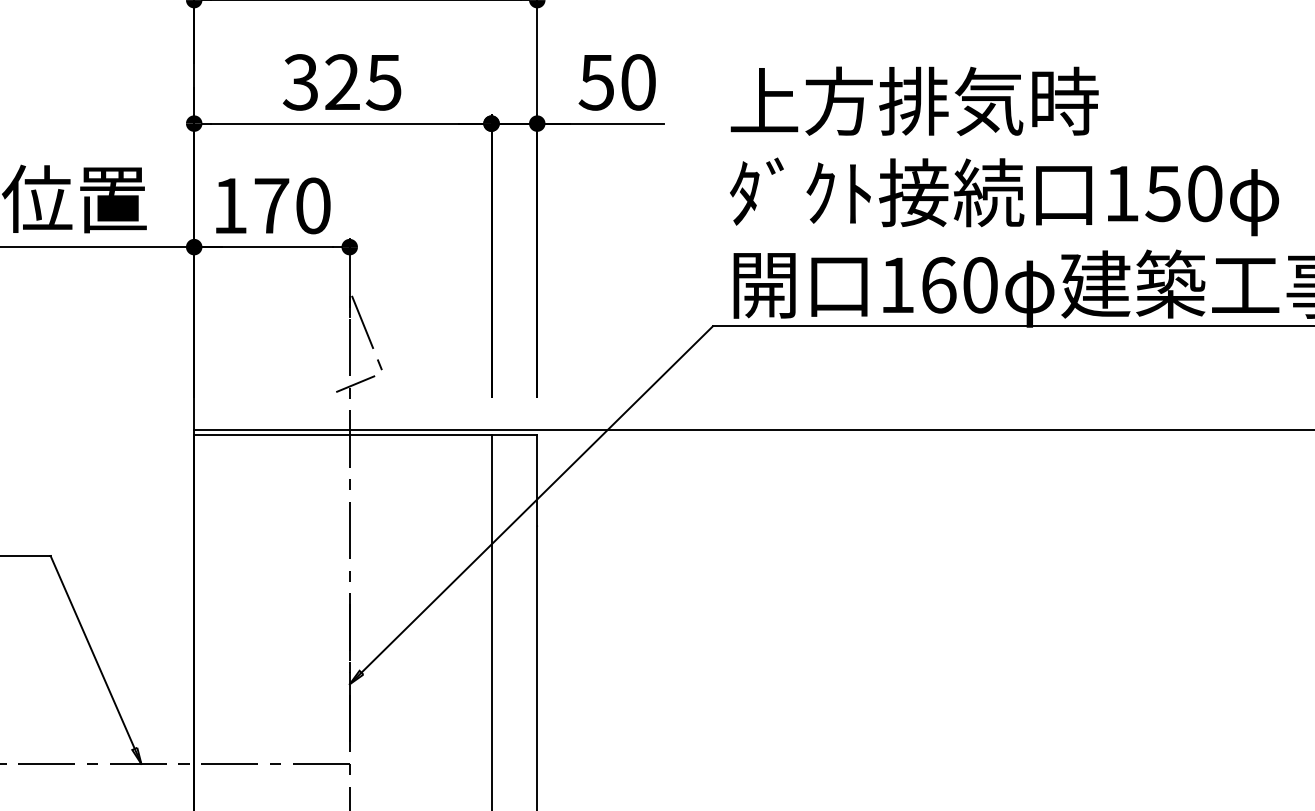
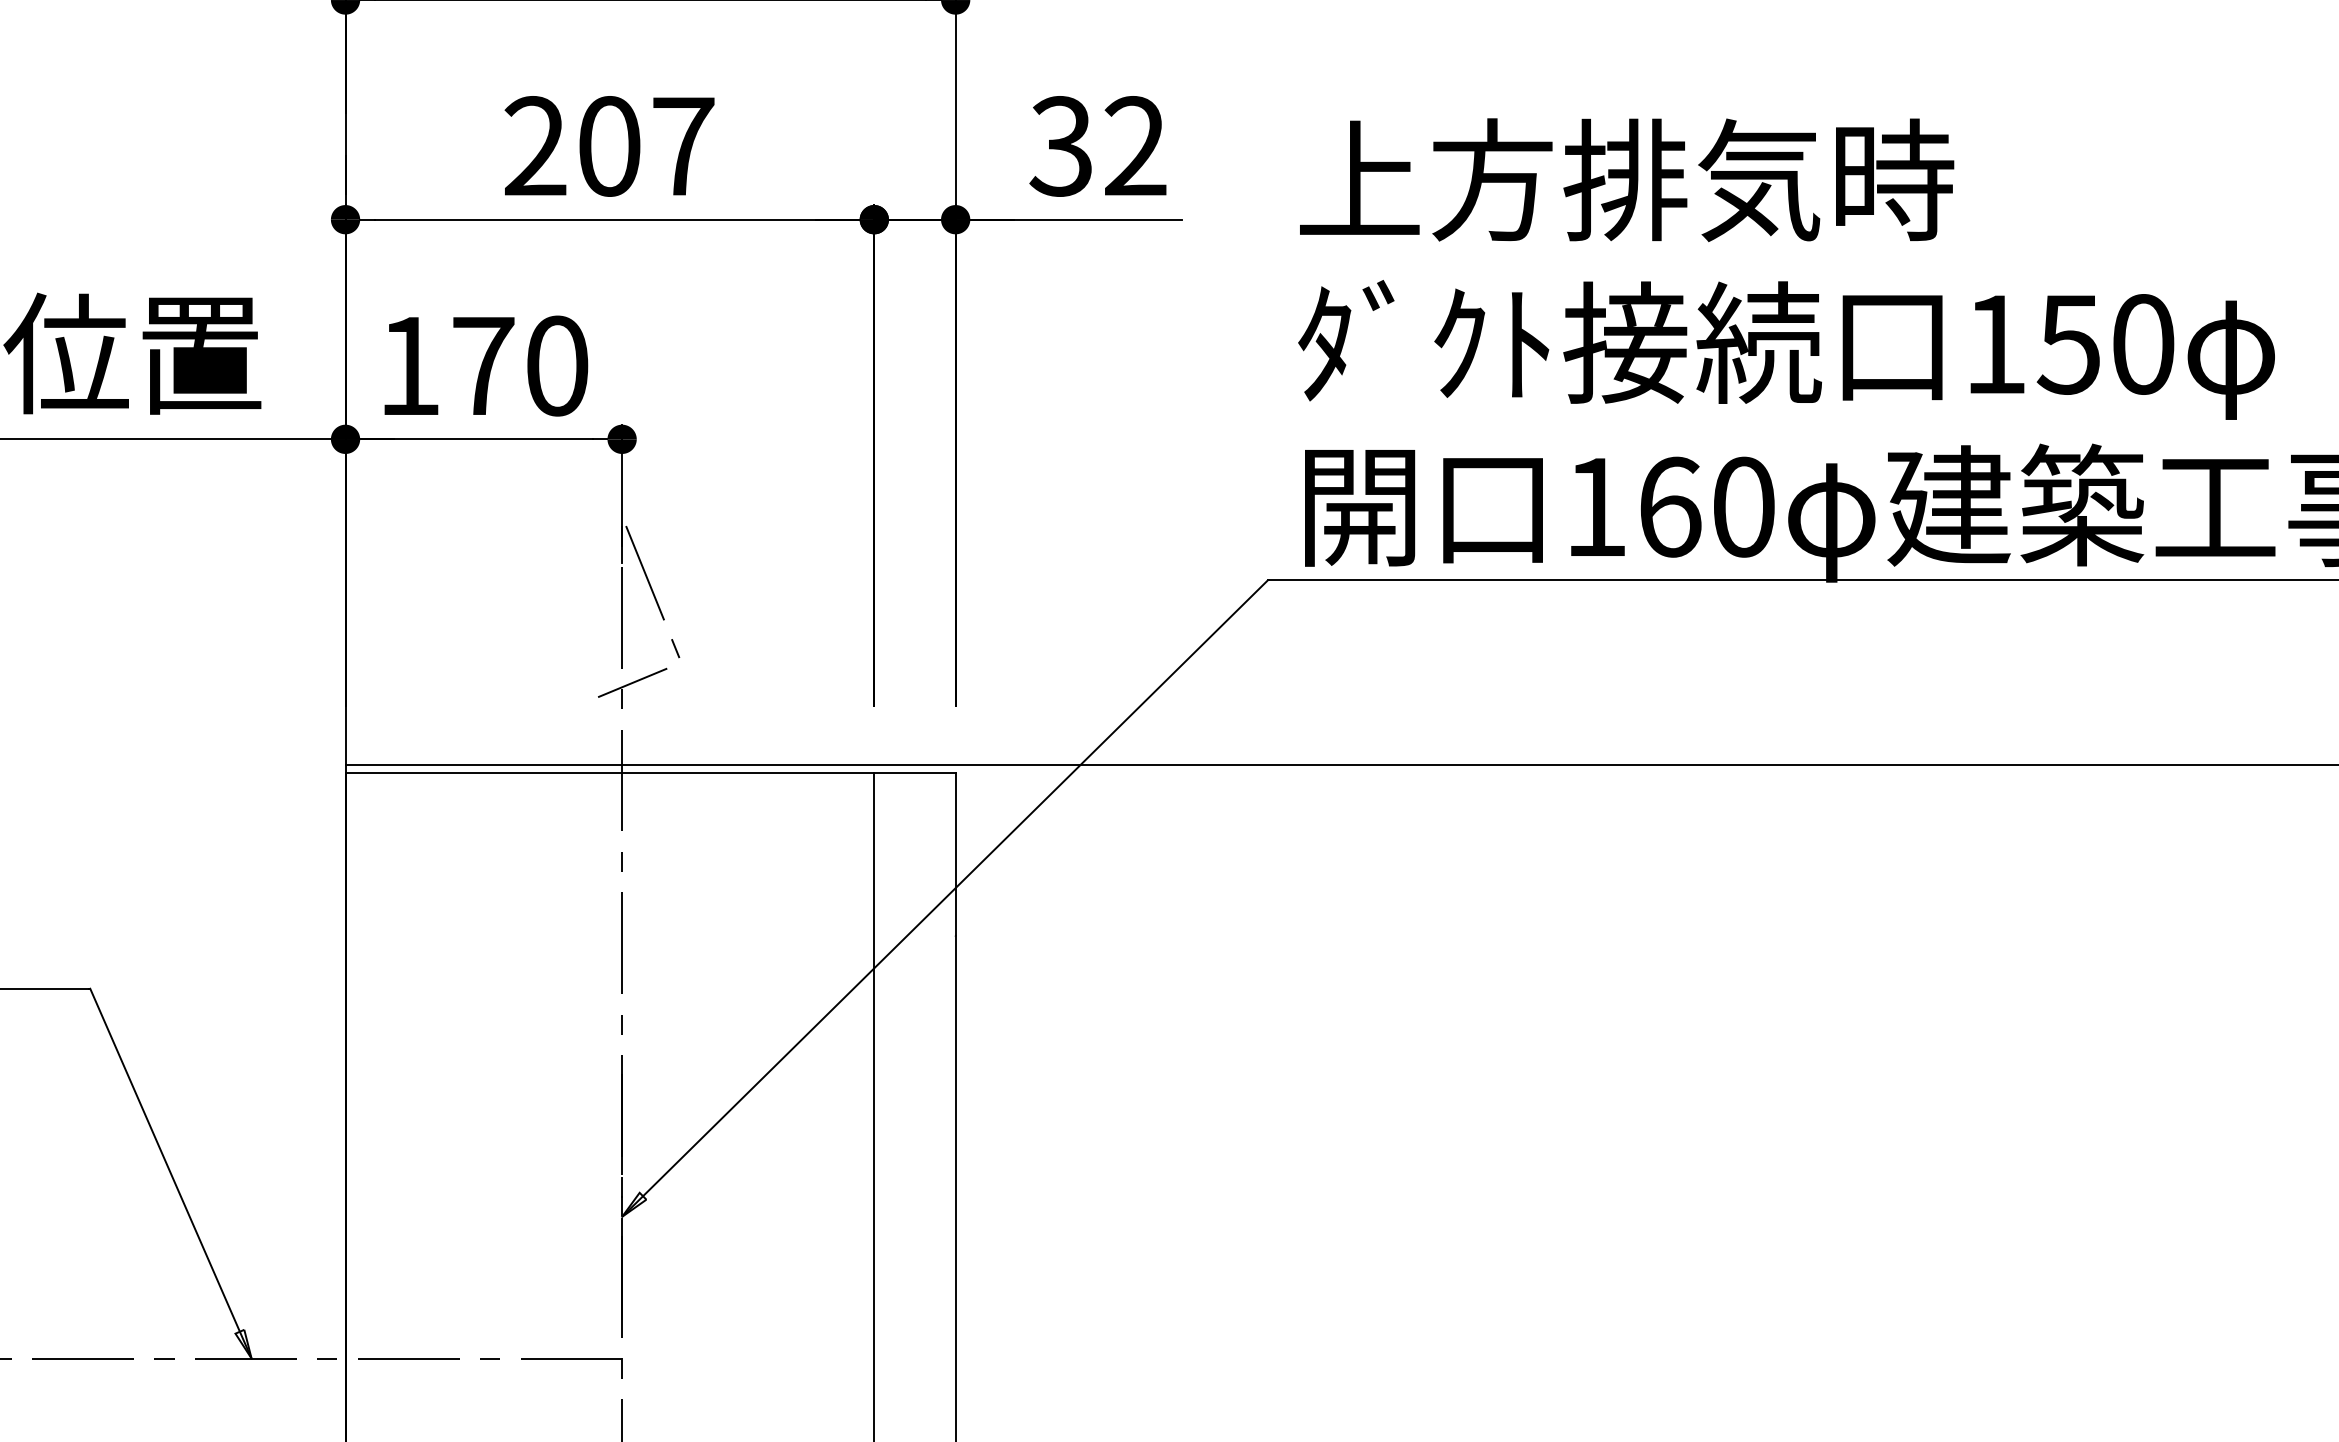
text: (341, 82) -> (607, 146), 325 -> 207
text: (616, 82) -> (1096, 146), 50 -> 32

